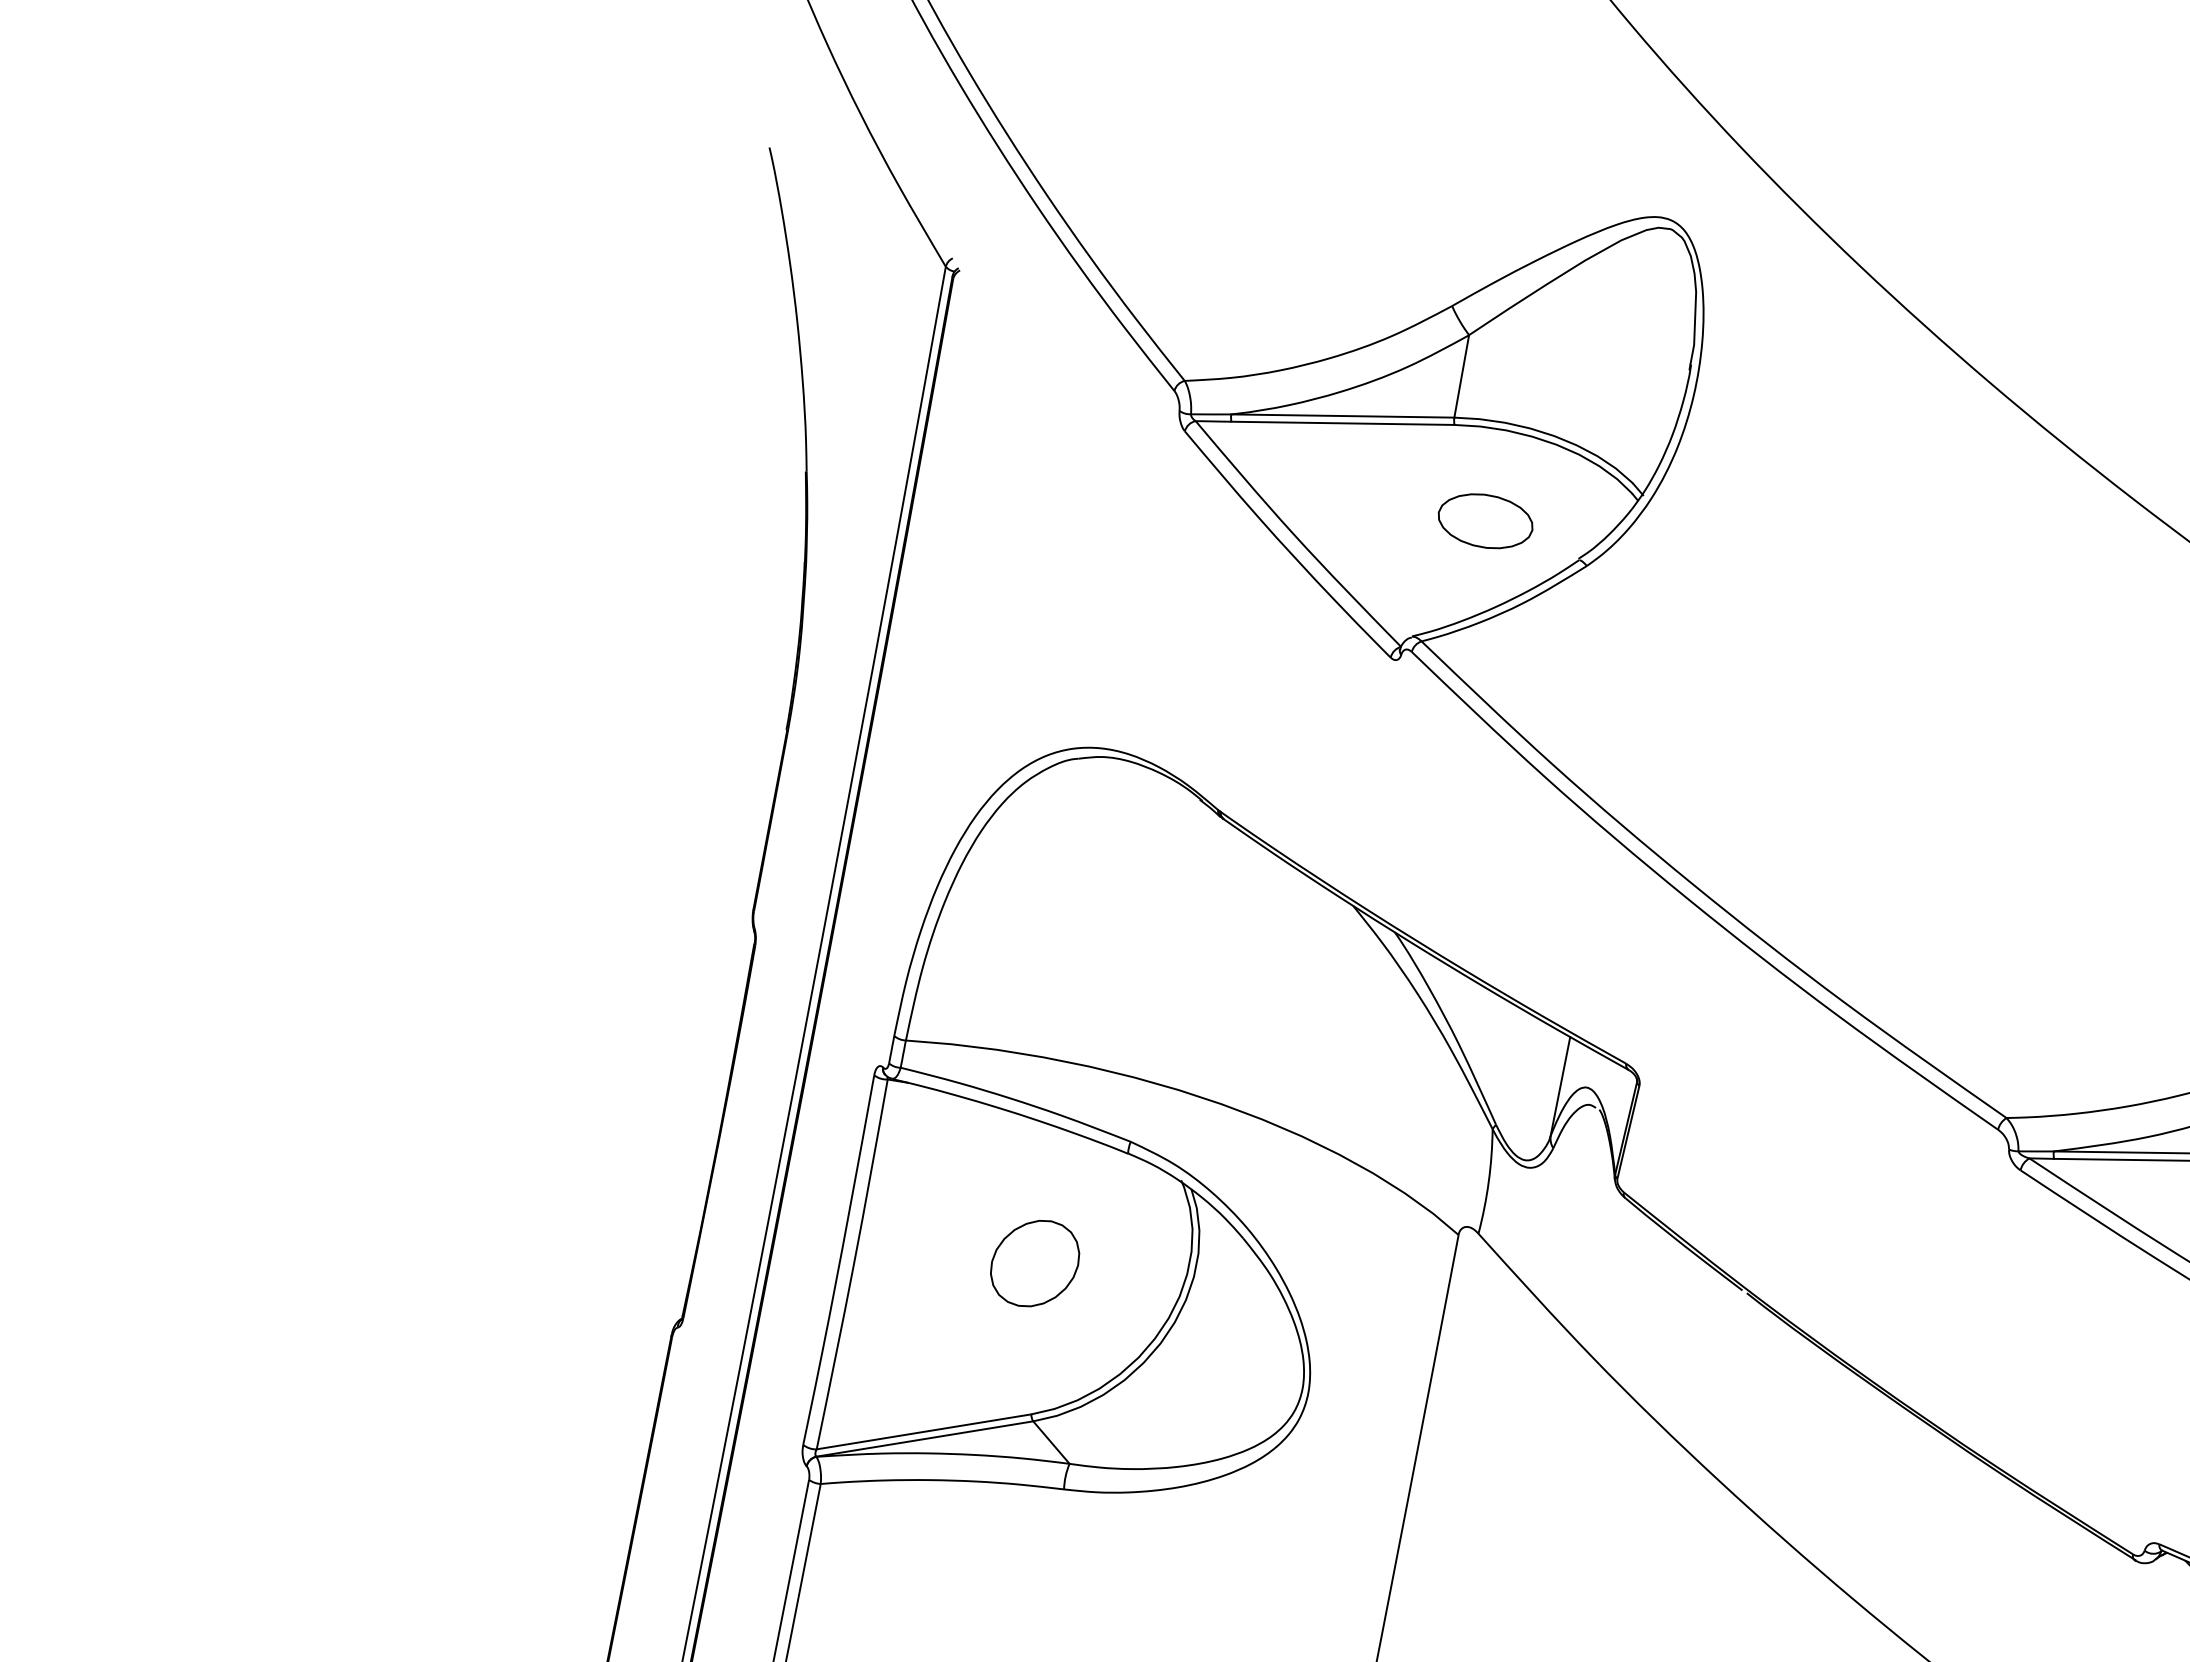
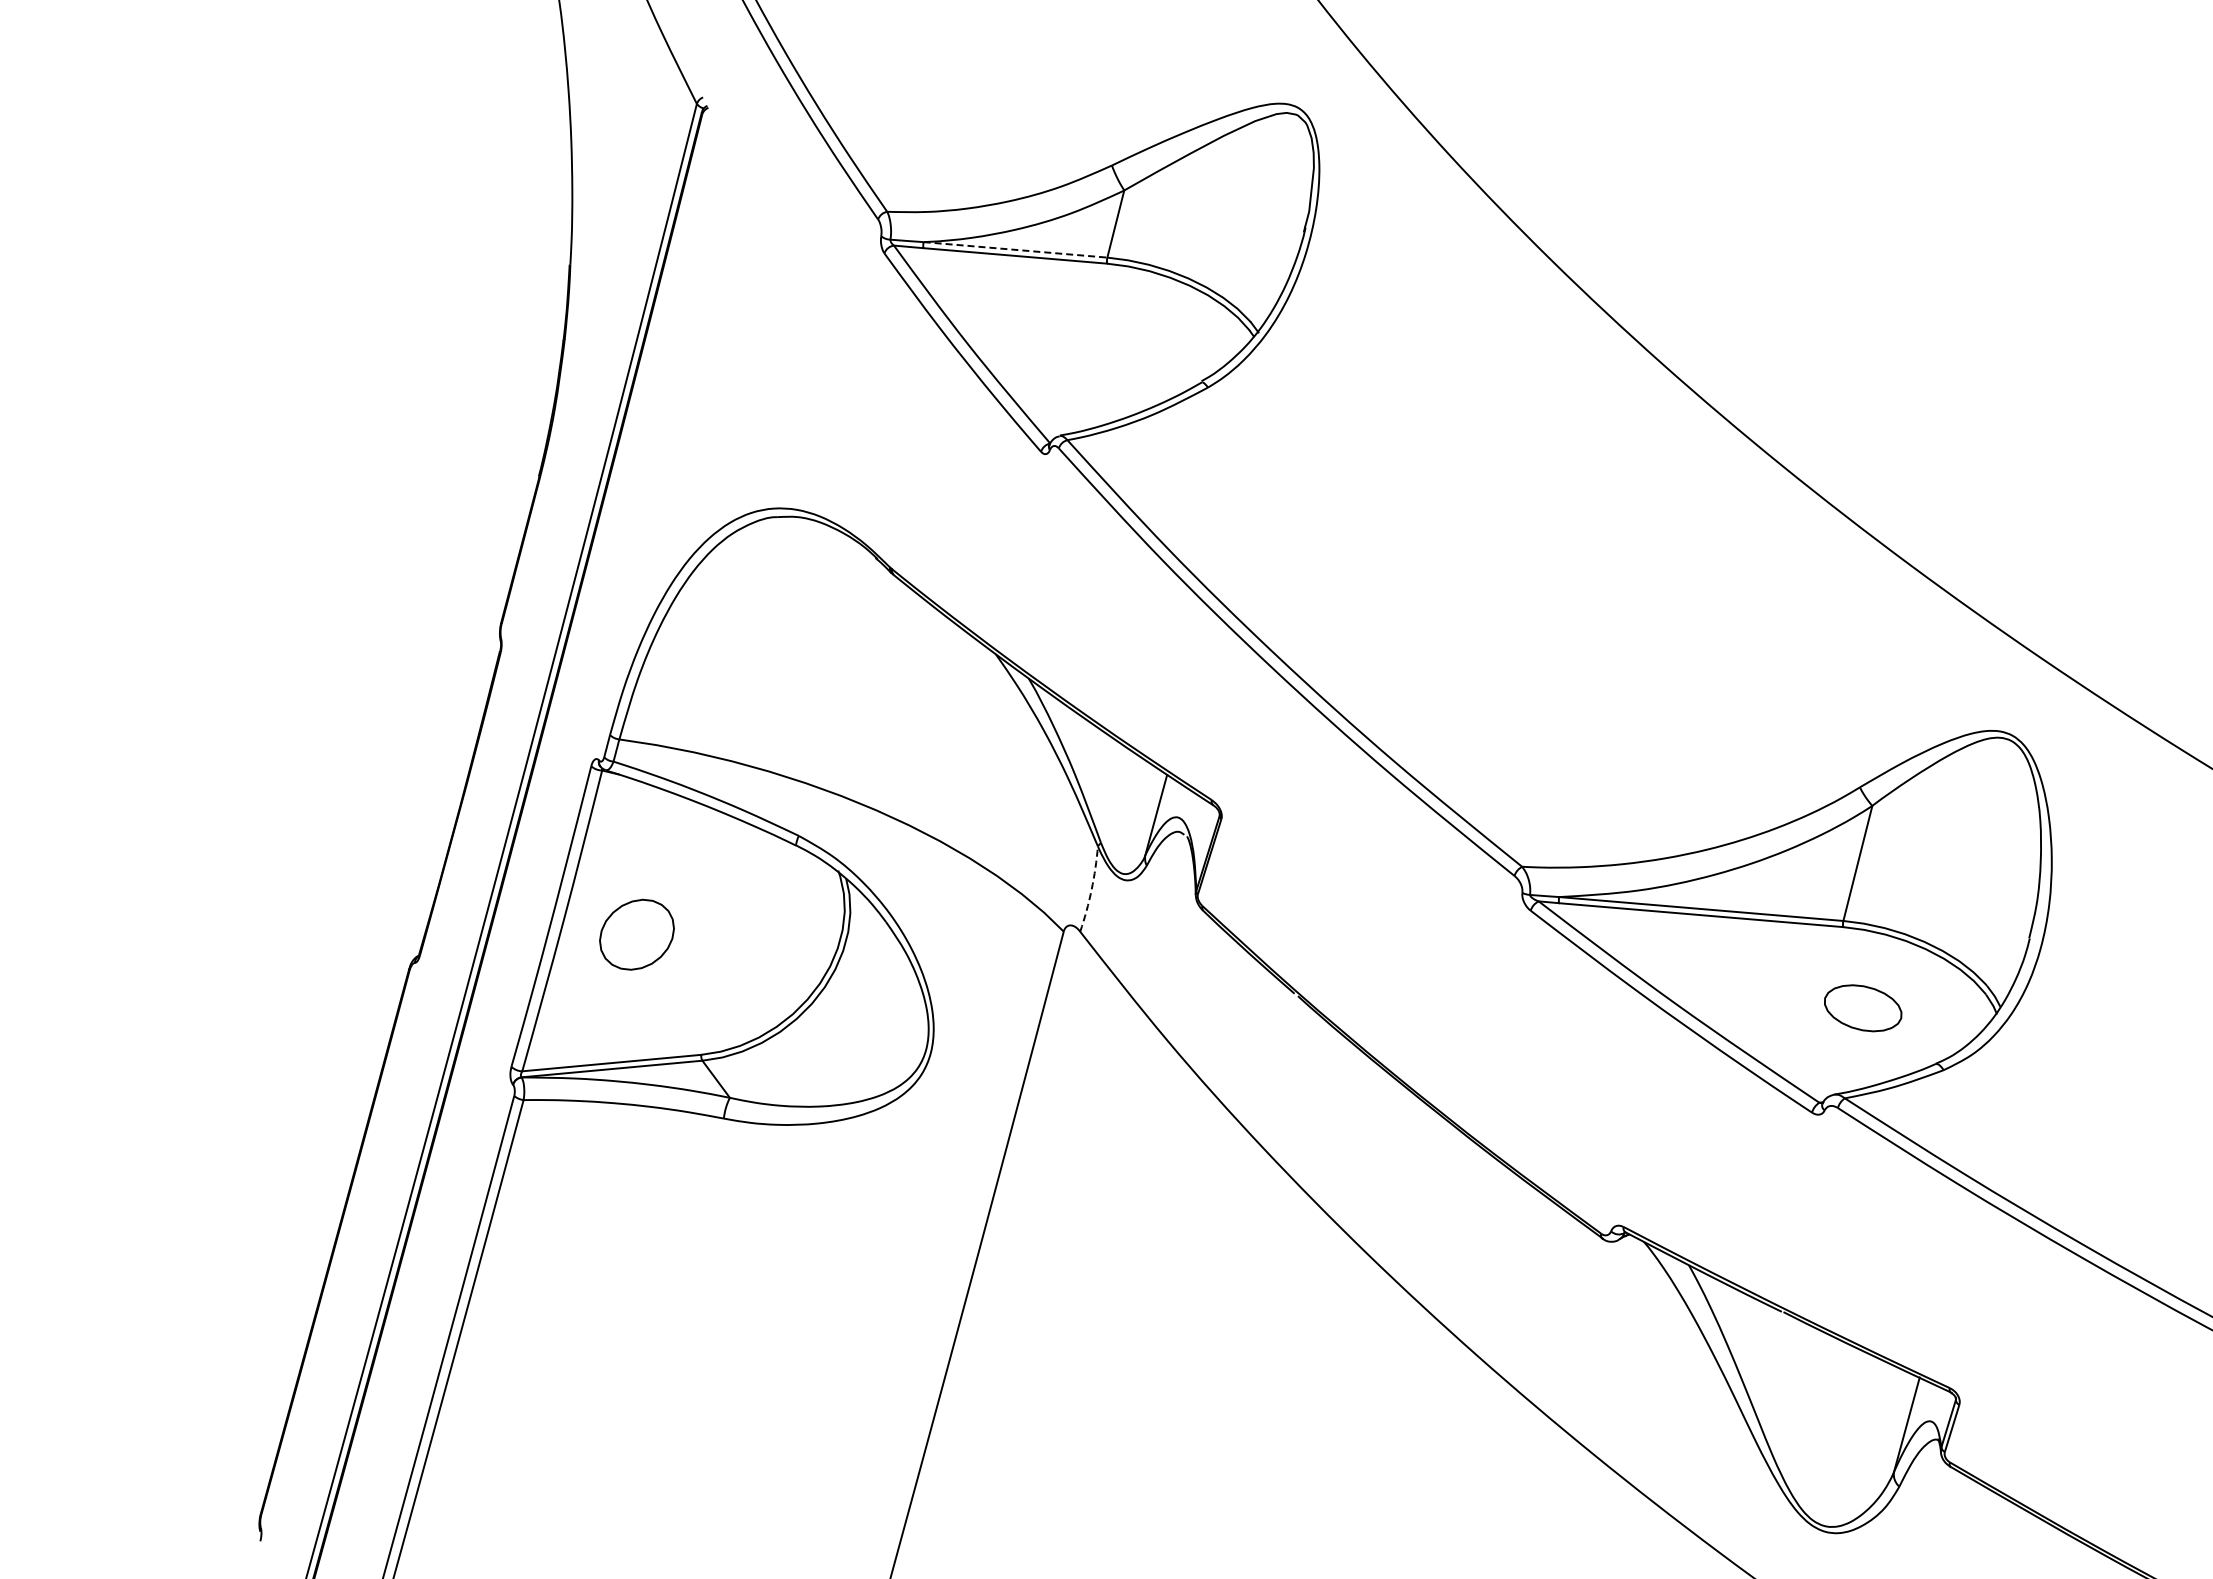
line: (1343, 415) -> (1016, 249), solid -> dashed
part: (1485, 520) -> (1127, 344), removed
arc: (1488, 1181) -> (1091, 889), solid -> dashed
part: (1034, 1263) -> (636, 934), moved

